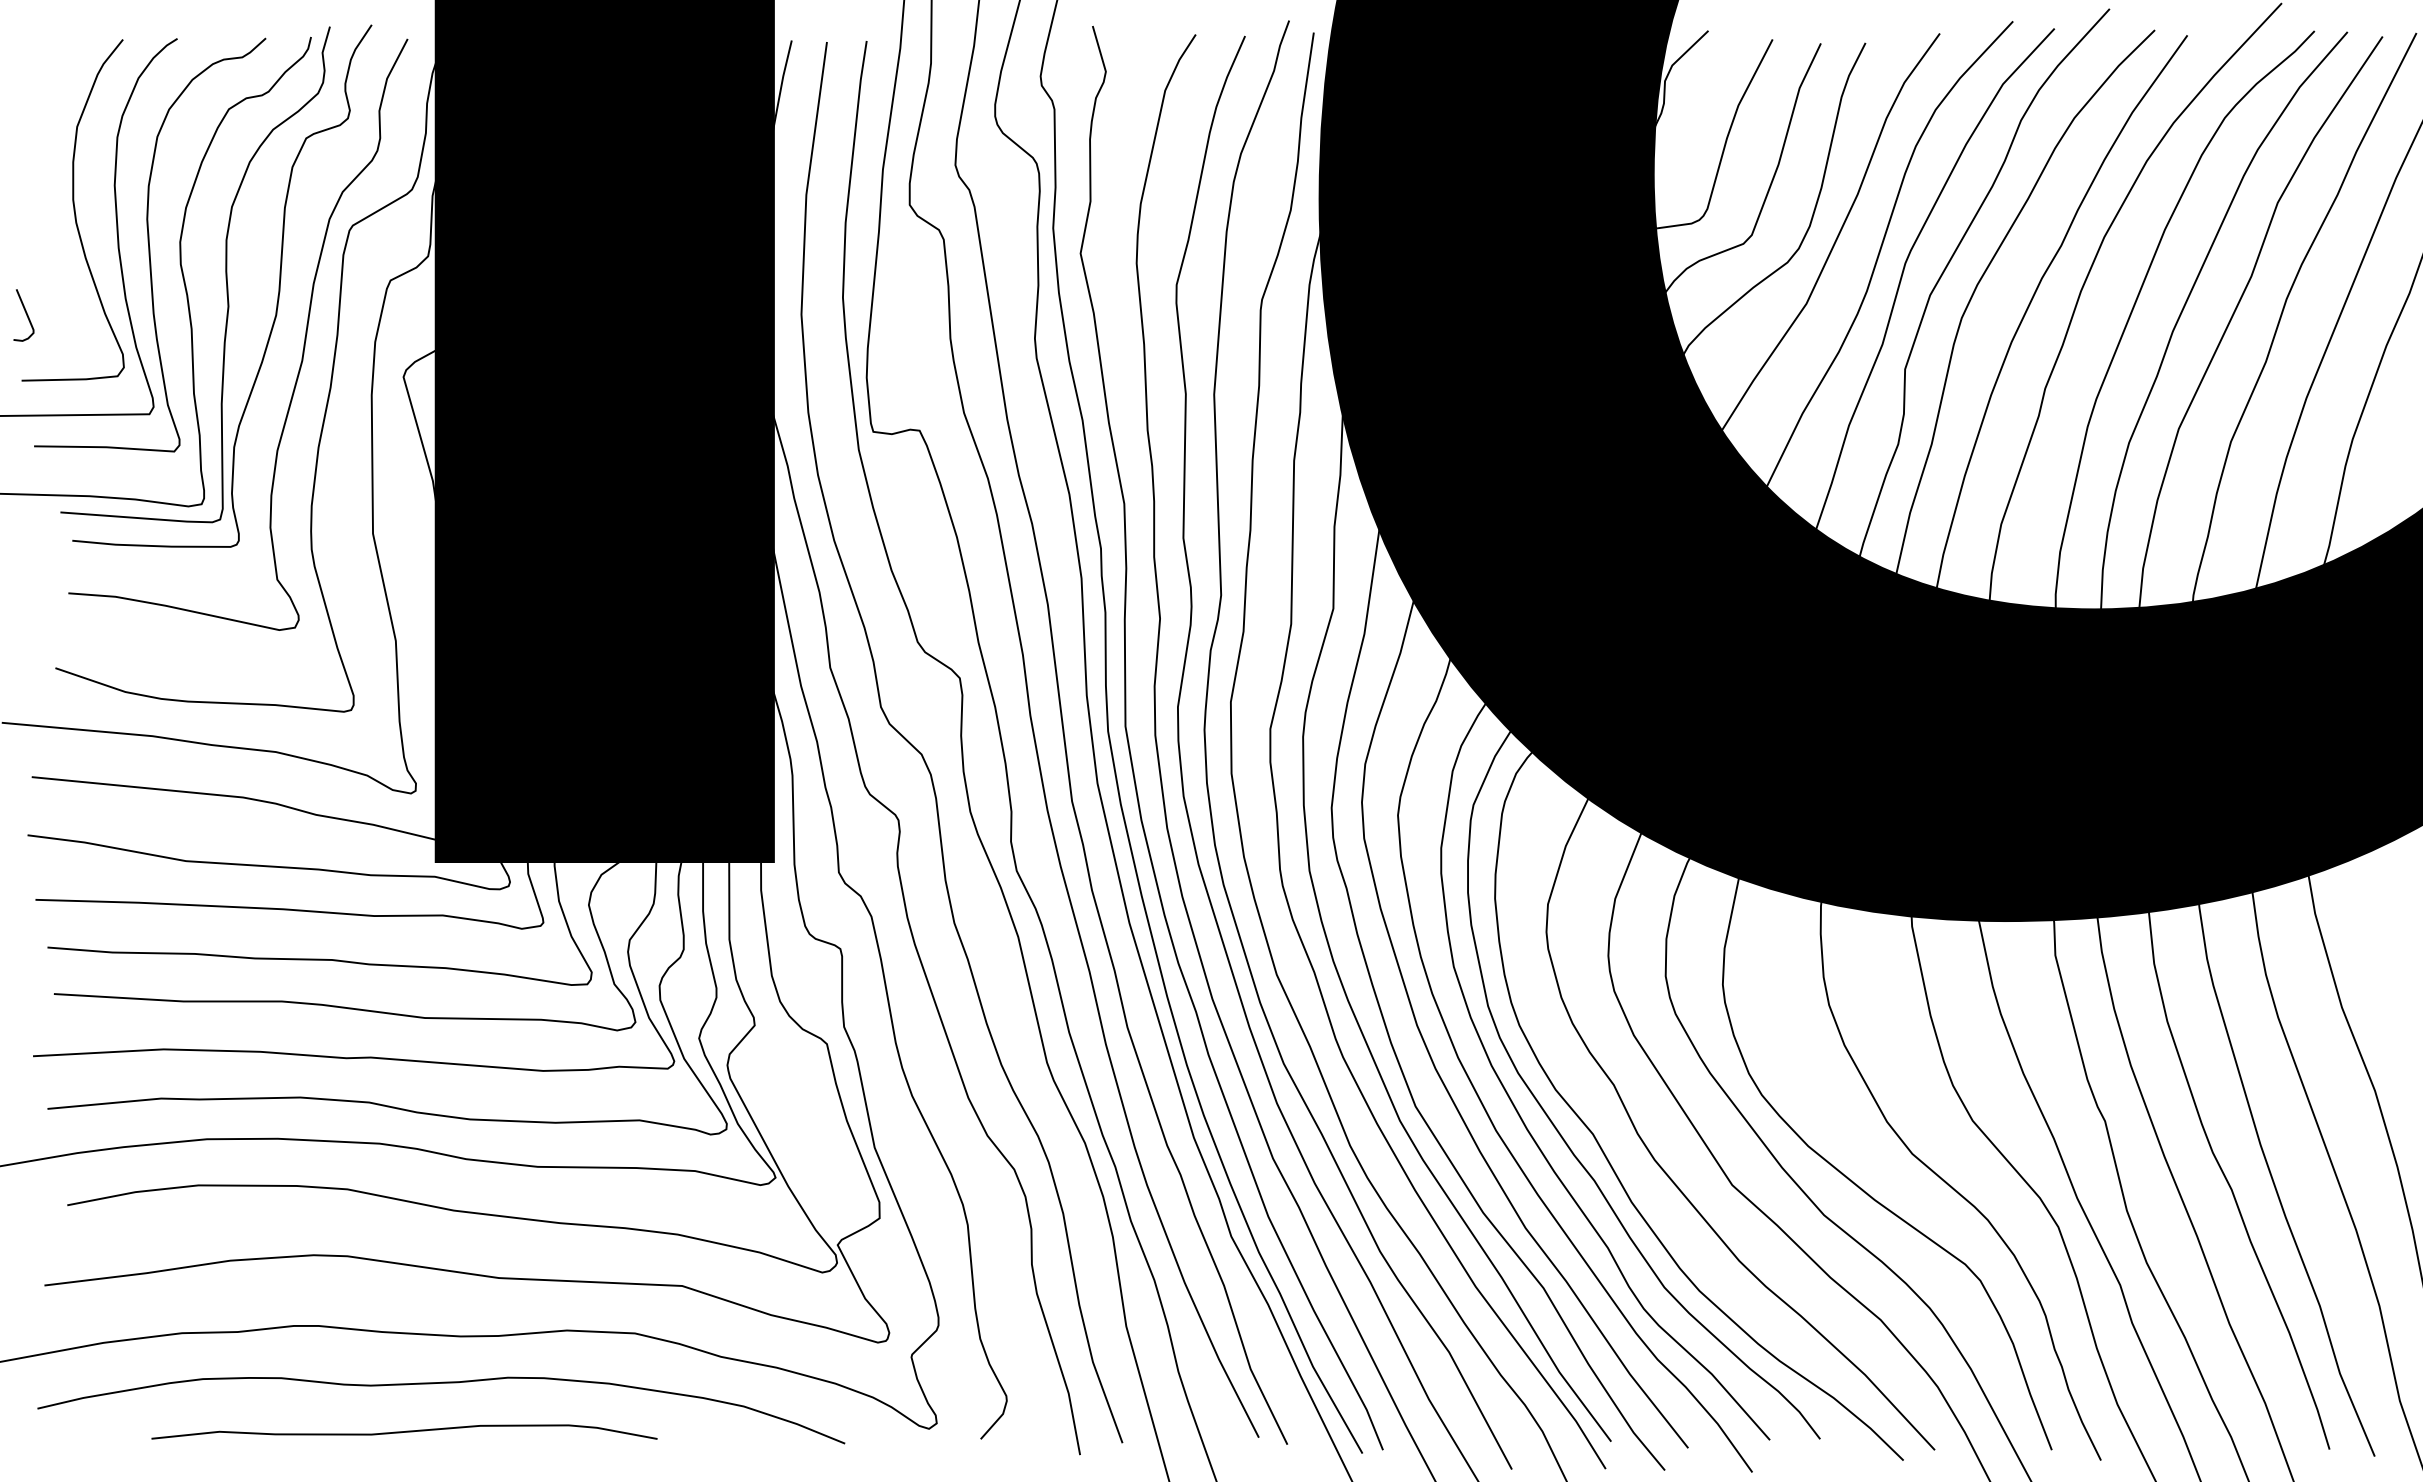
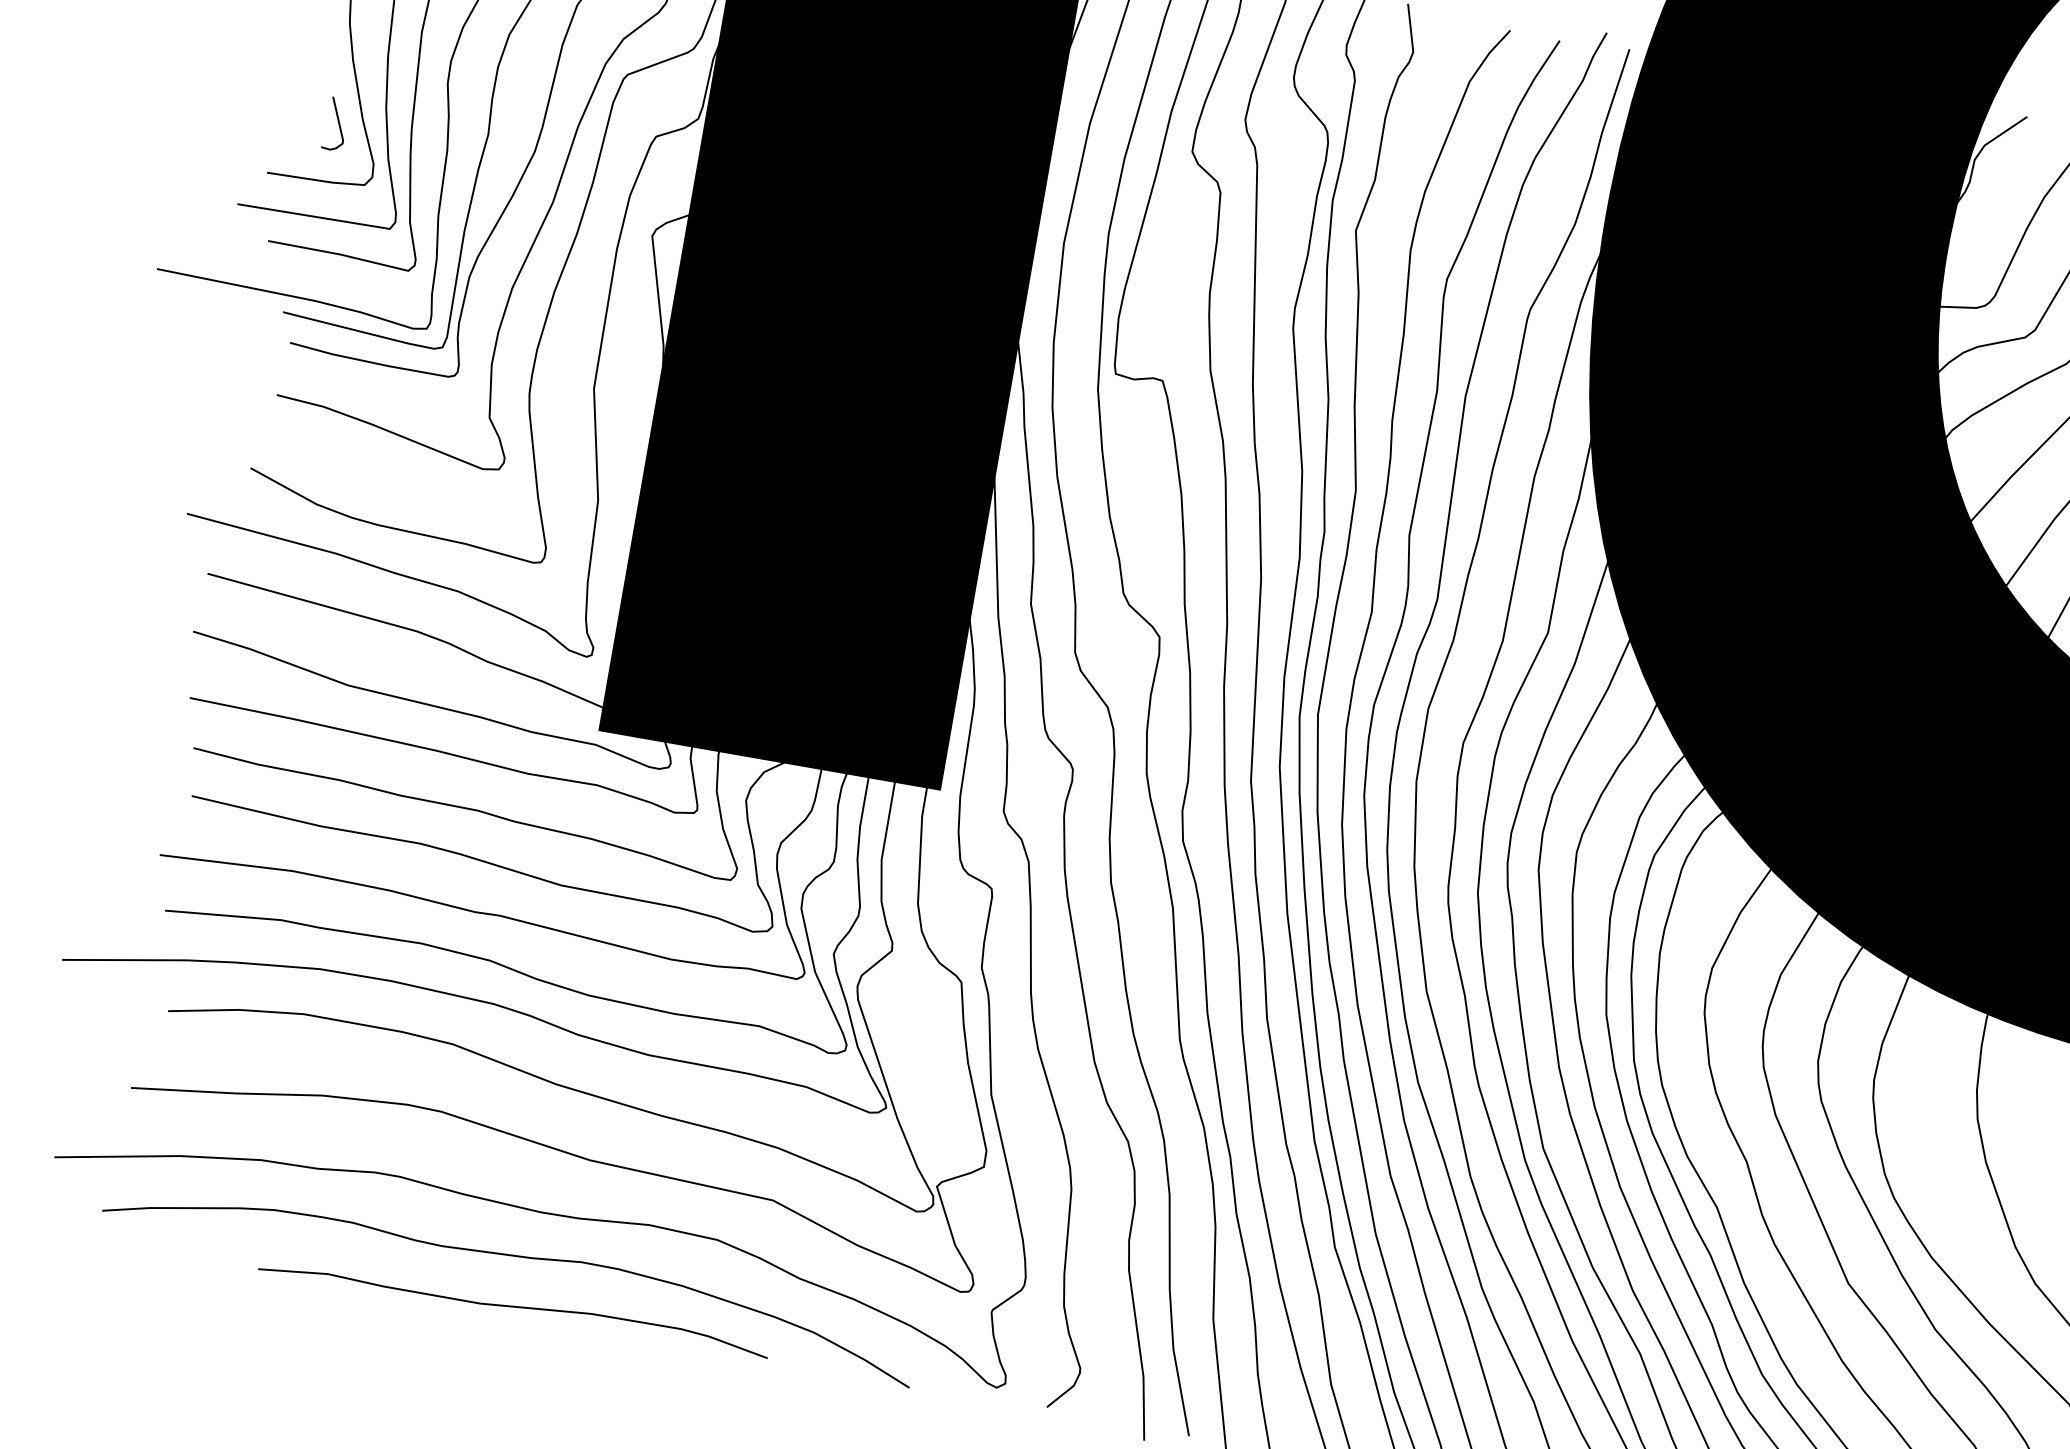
curve: (25, 313) -> (337, 122), moved
curve: (404, 1431) -> (514, 1306), moved

